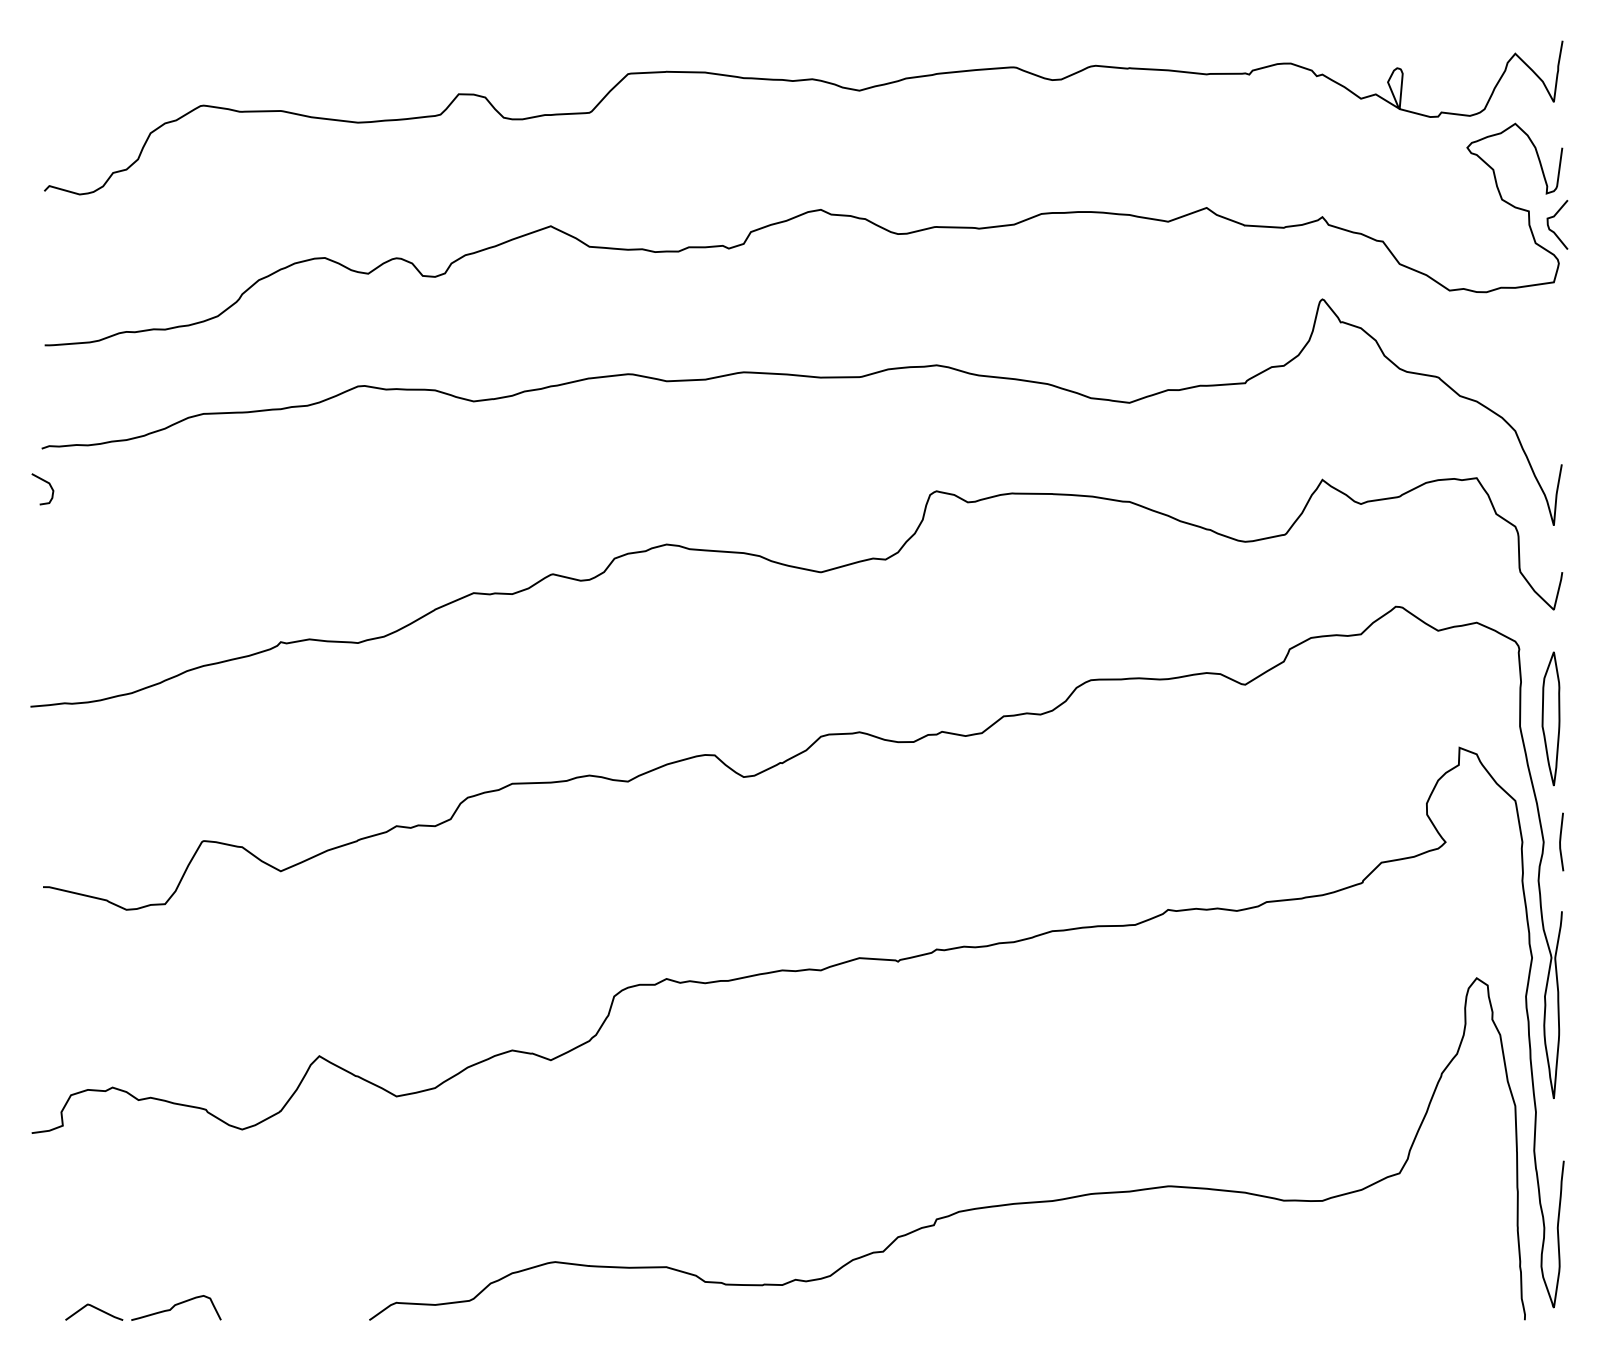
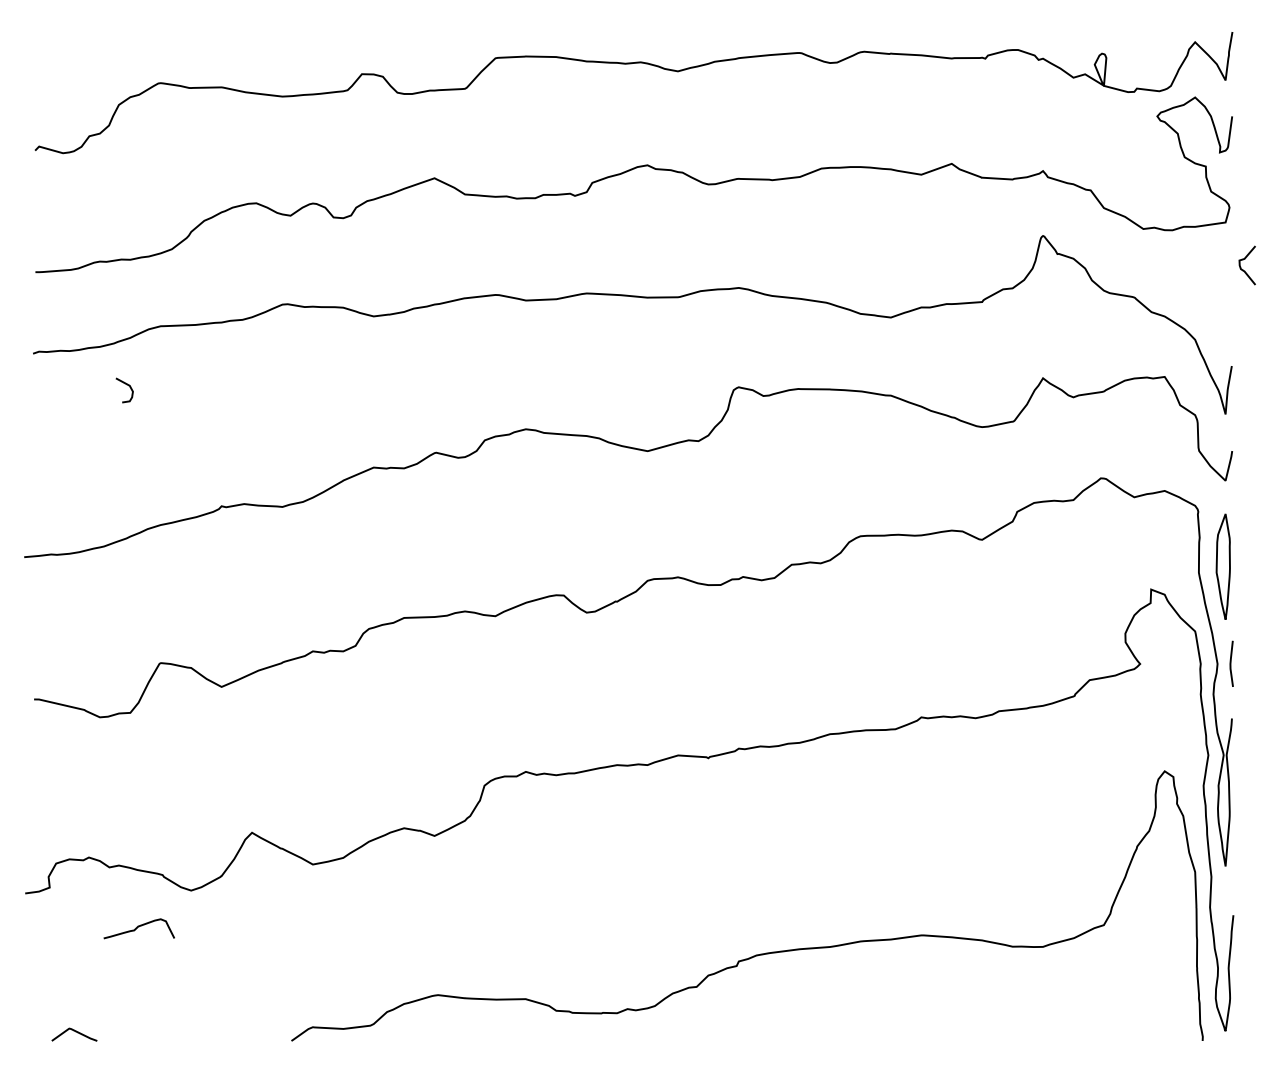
curve: (1554, 217) -> (1244, 259), moved
curve: (45, 482) -> (126, 385), moved
curve: (175, 1306) -> (138, 927), moved

